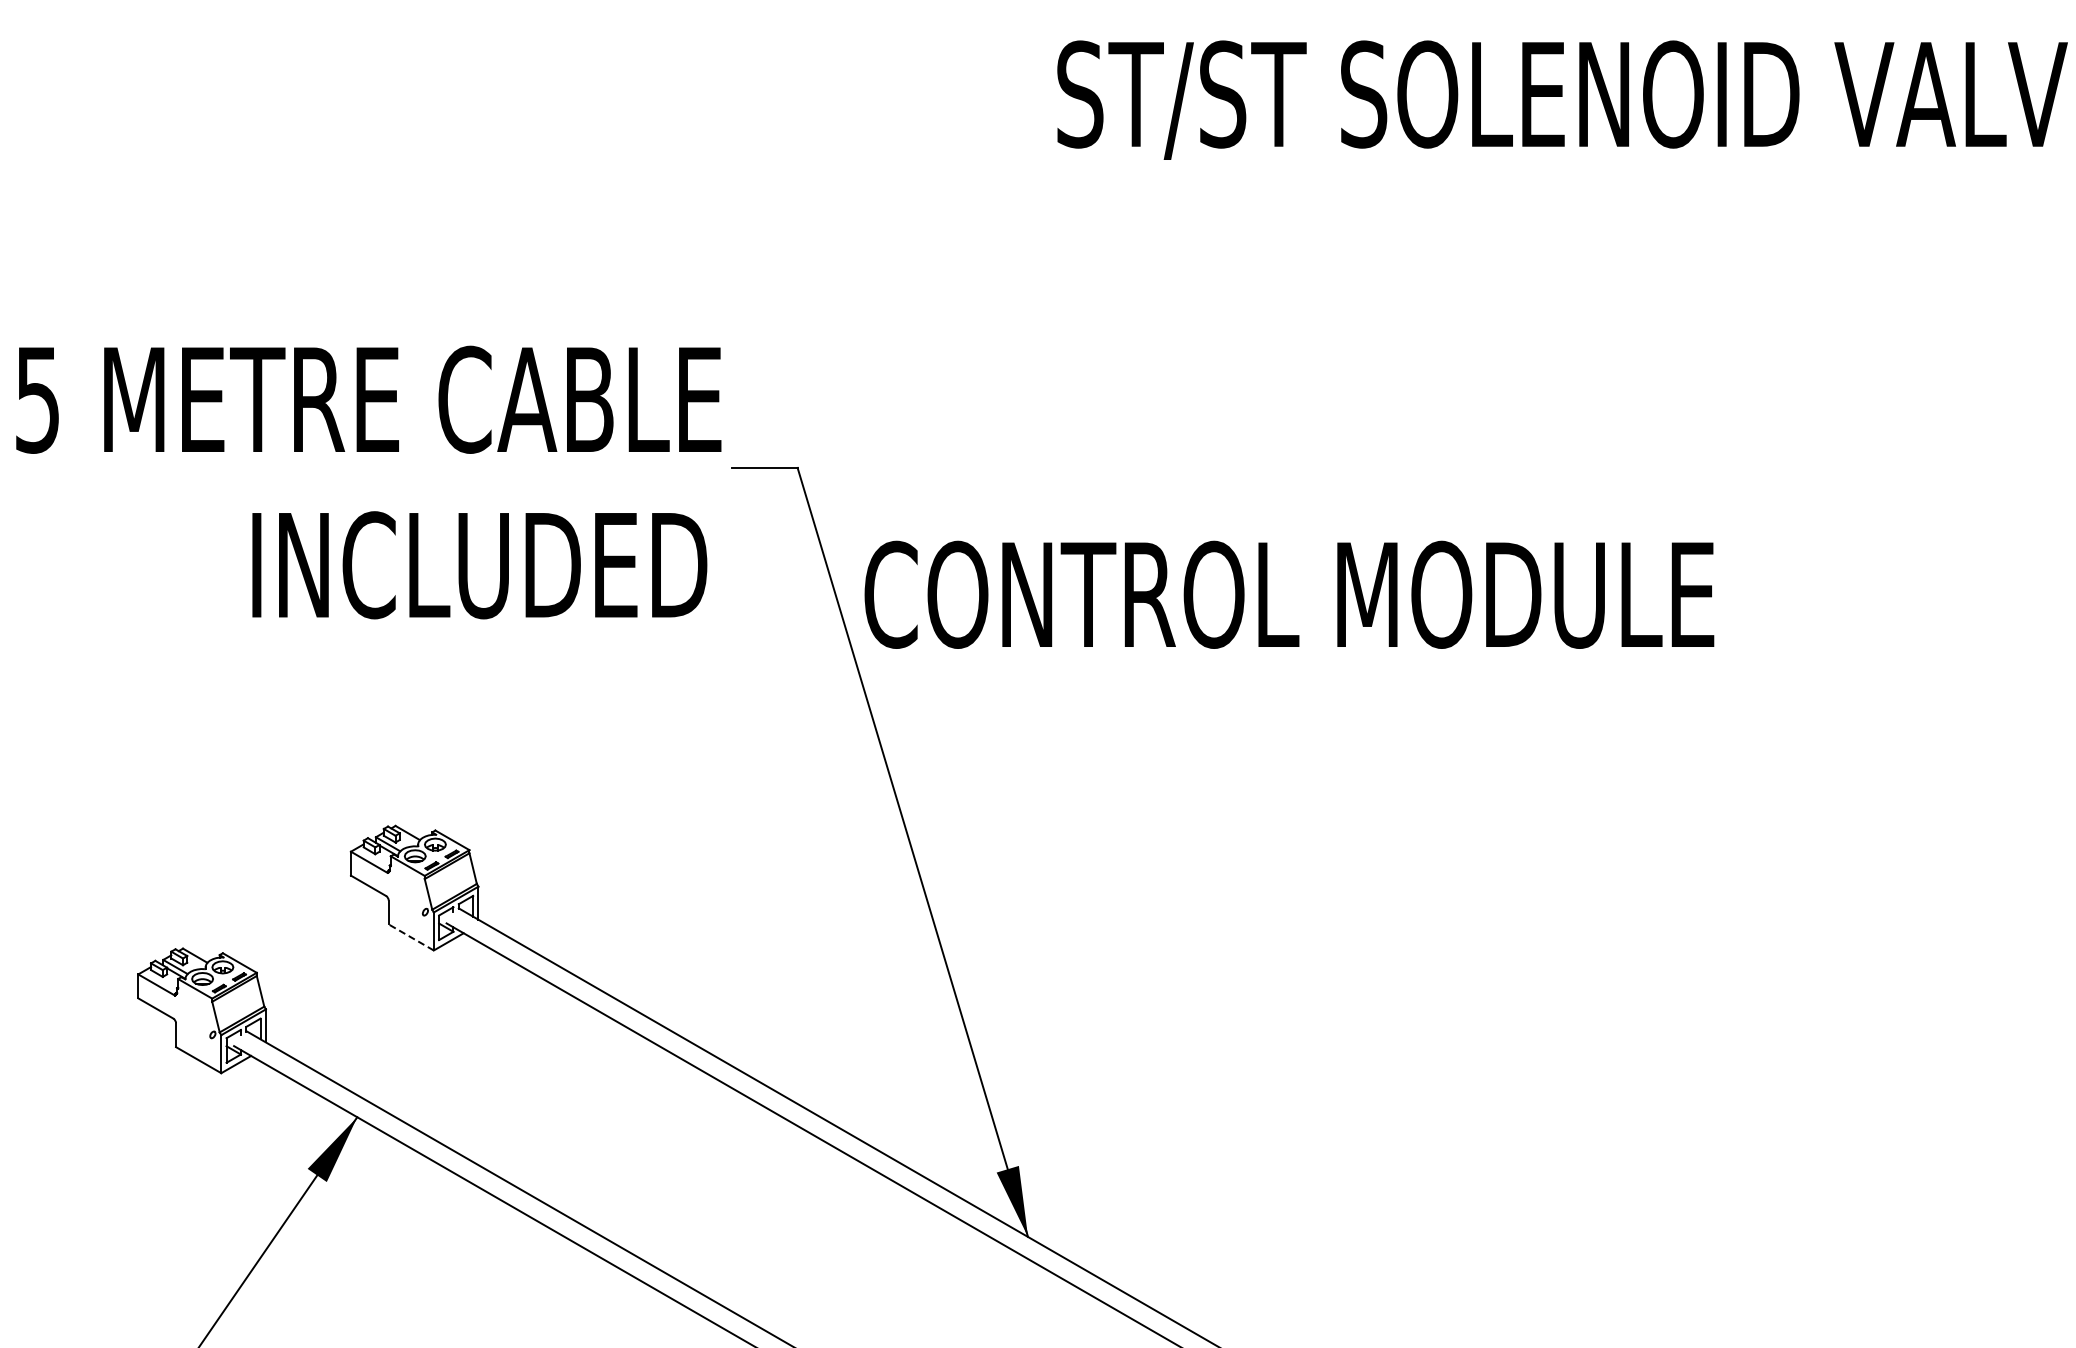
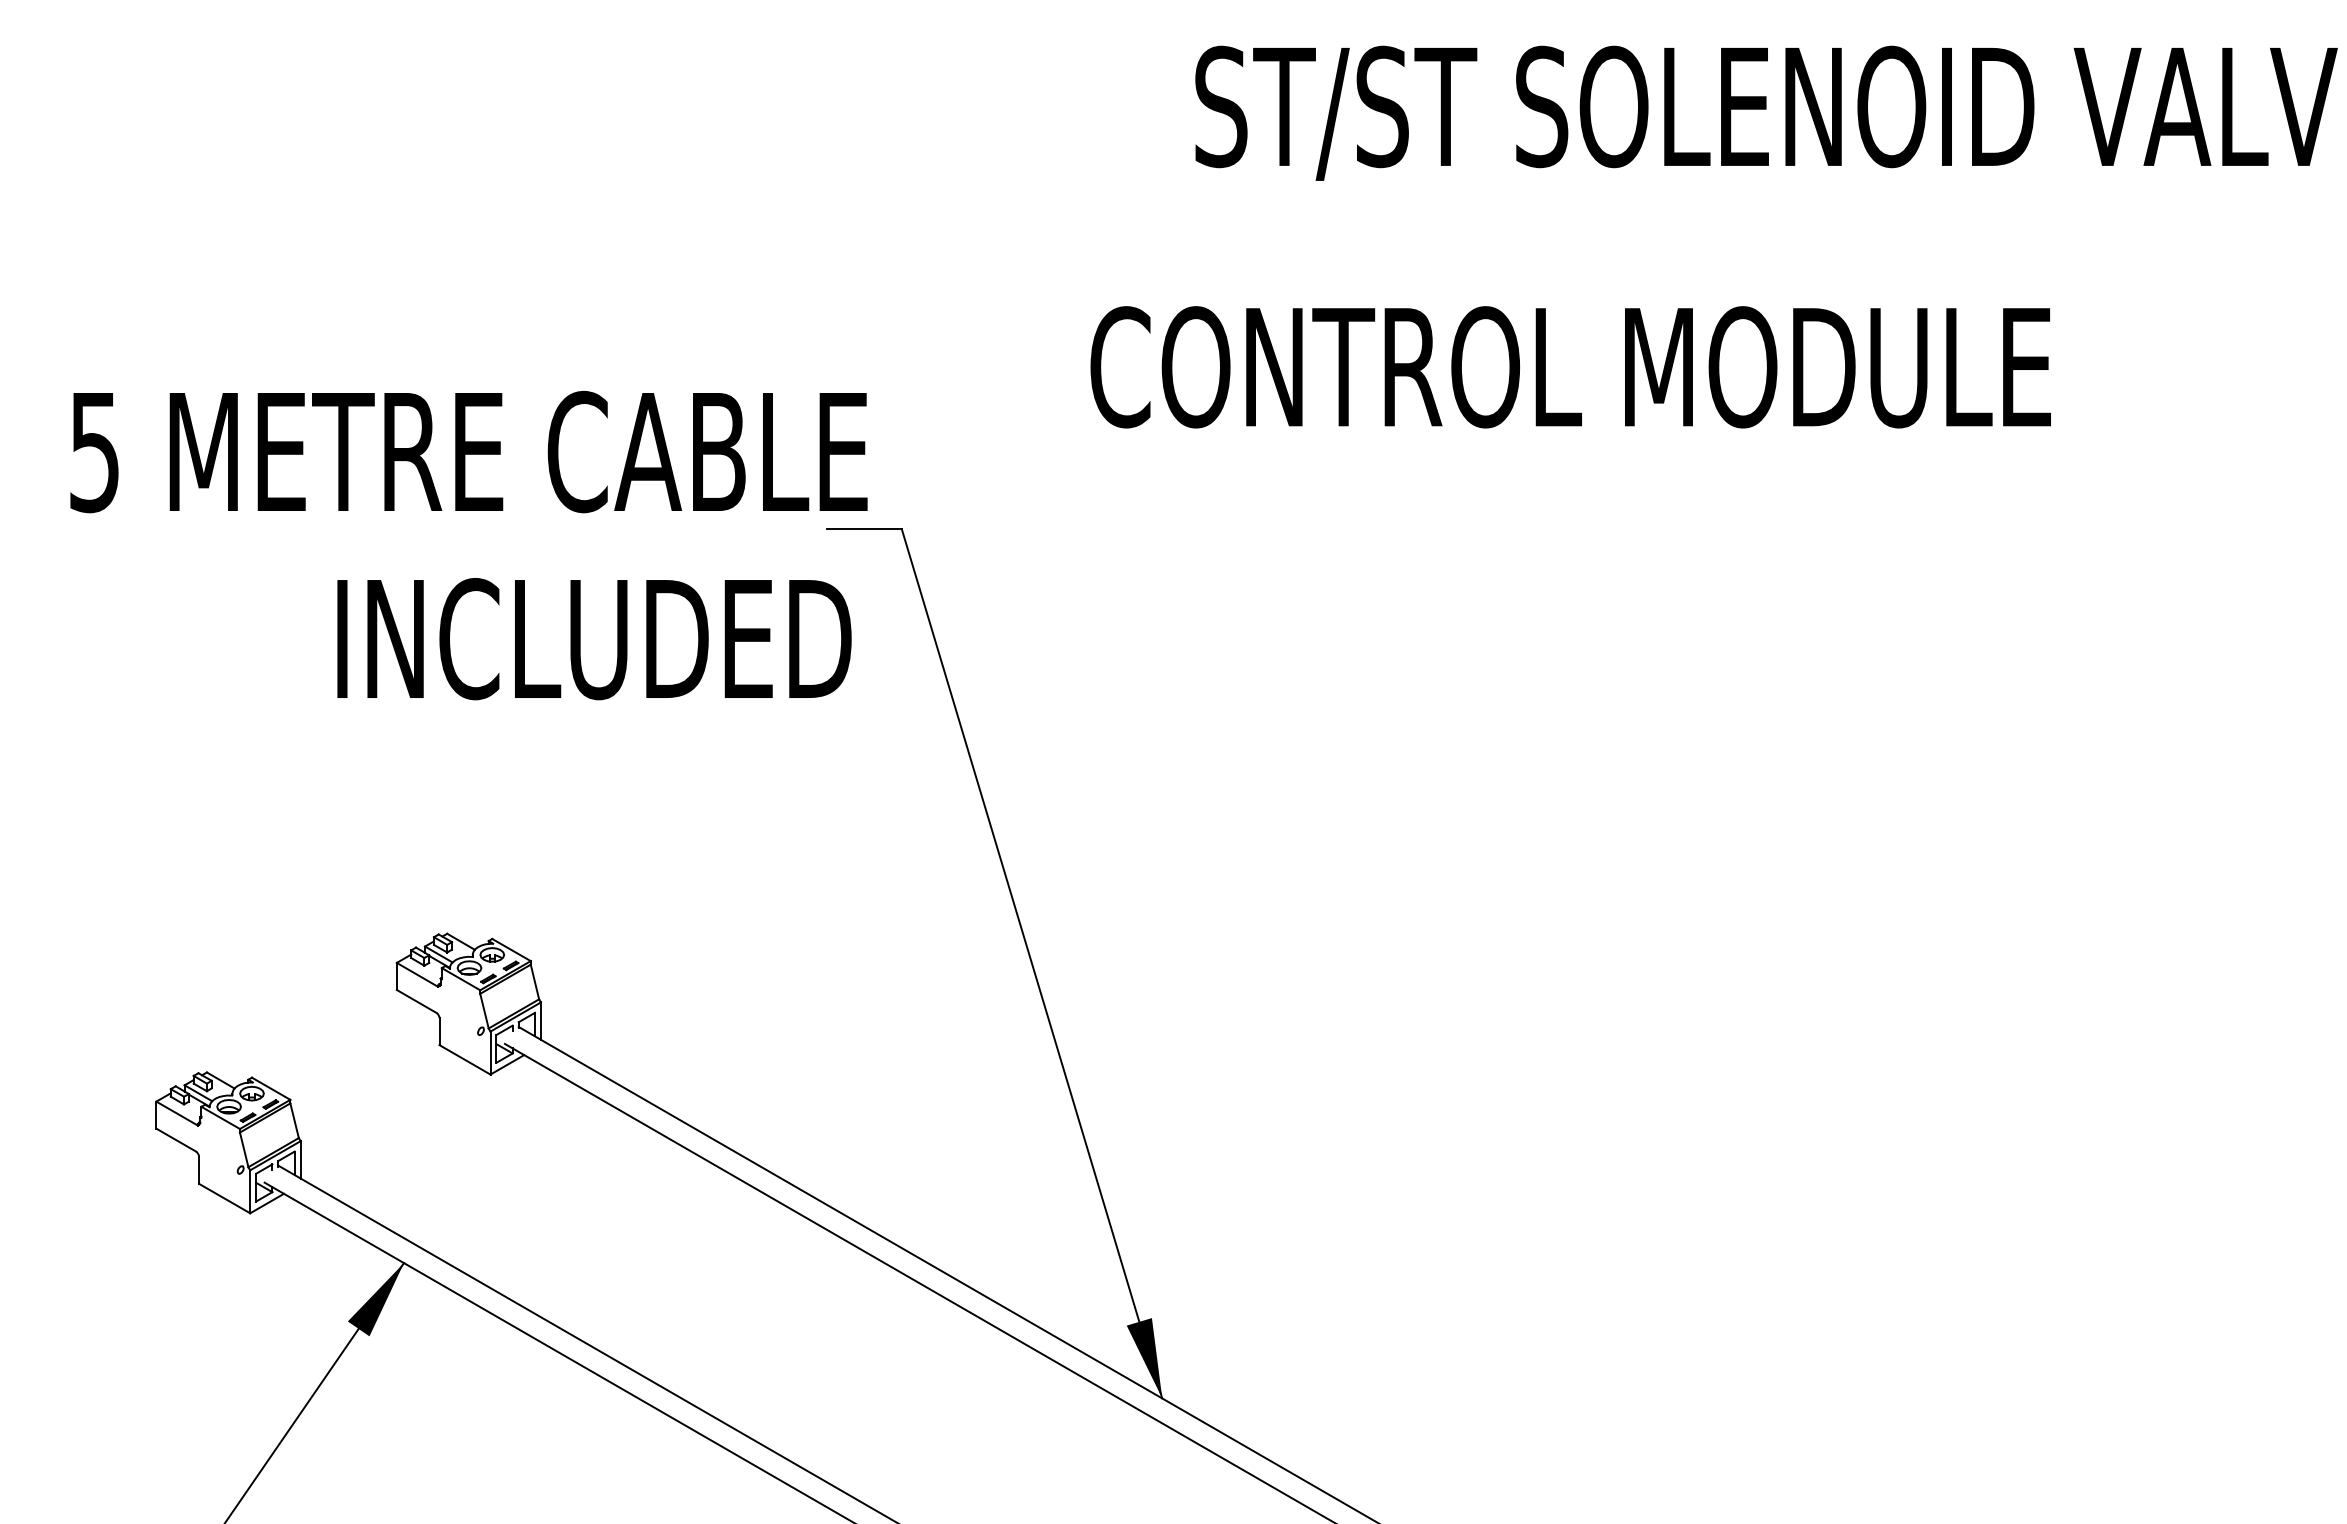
text: (368, 482) -> (468, 545), moved
text: (1289, 594) -> (1570, 366), moved
line: (410, 937) -> (464, 1059), dashed -> solid

